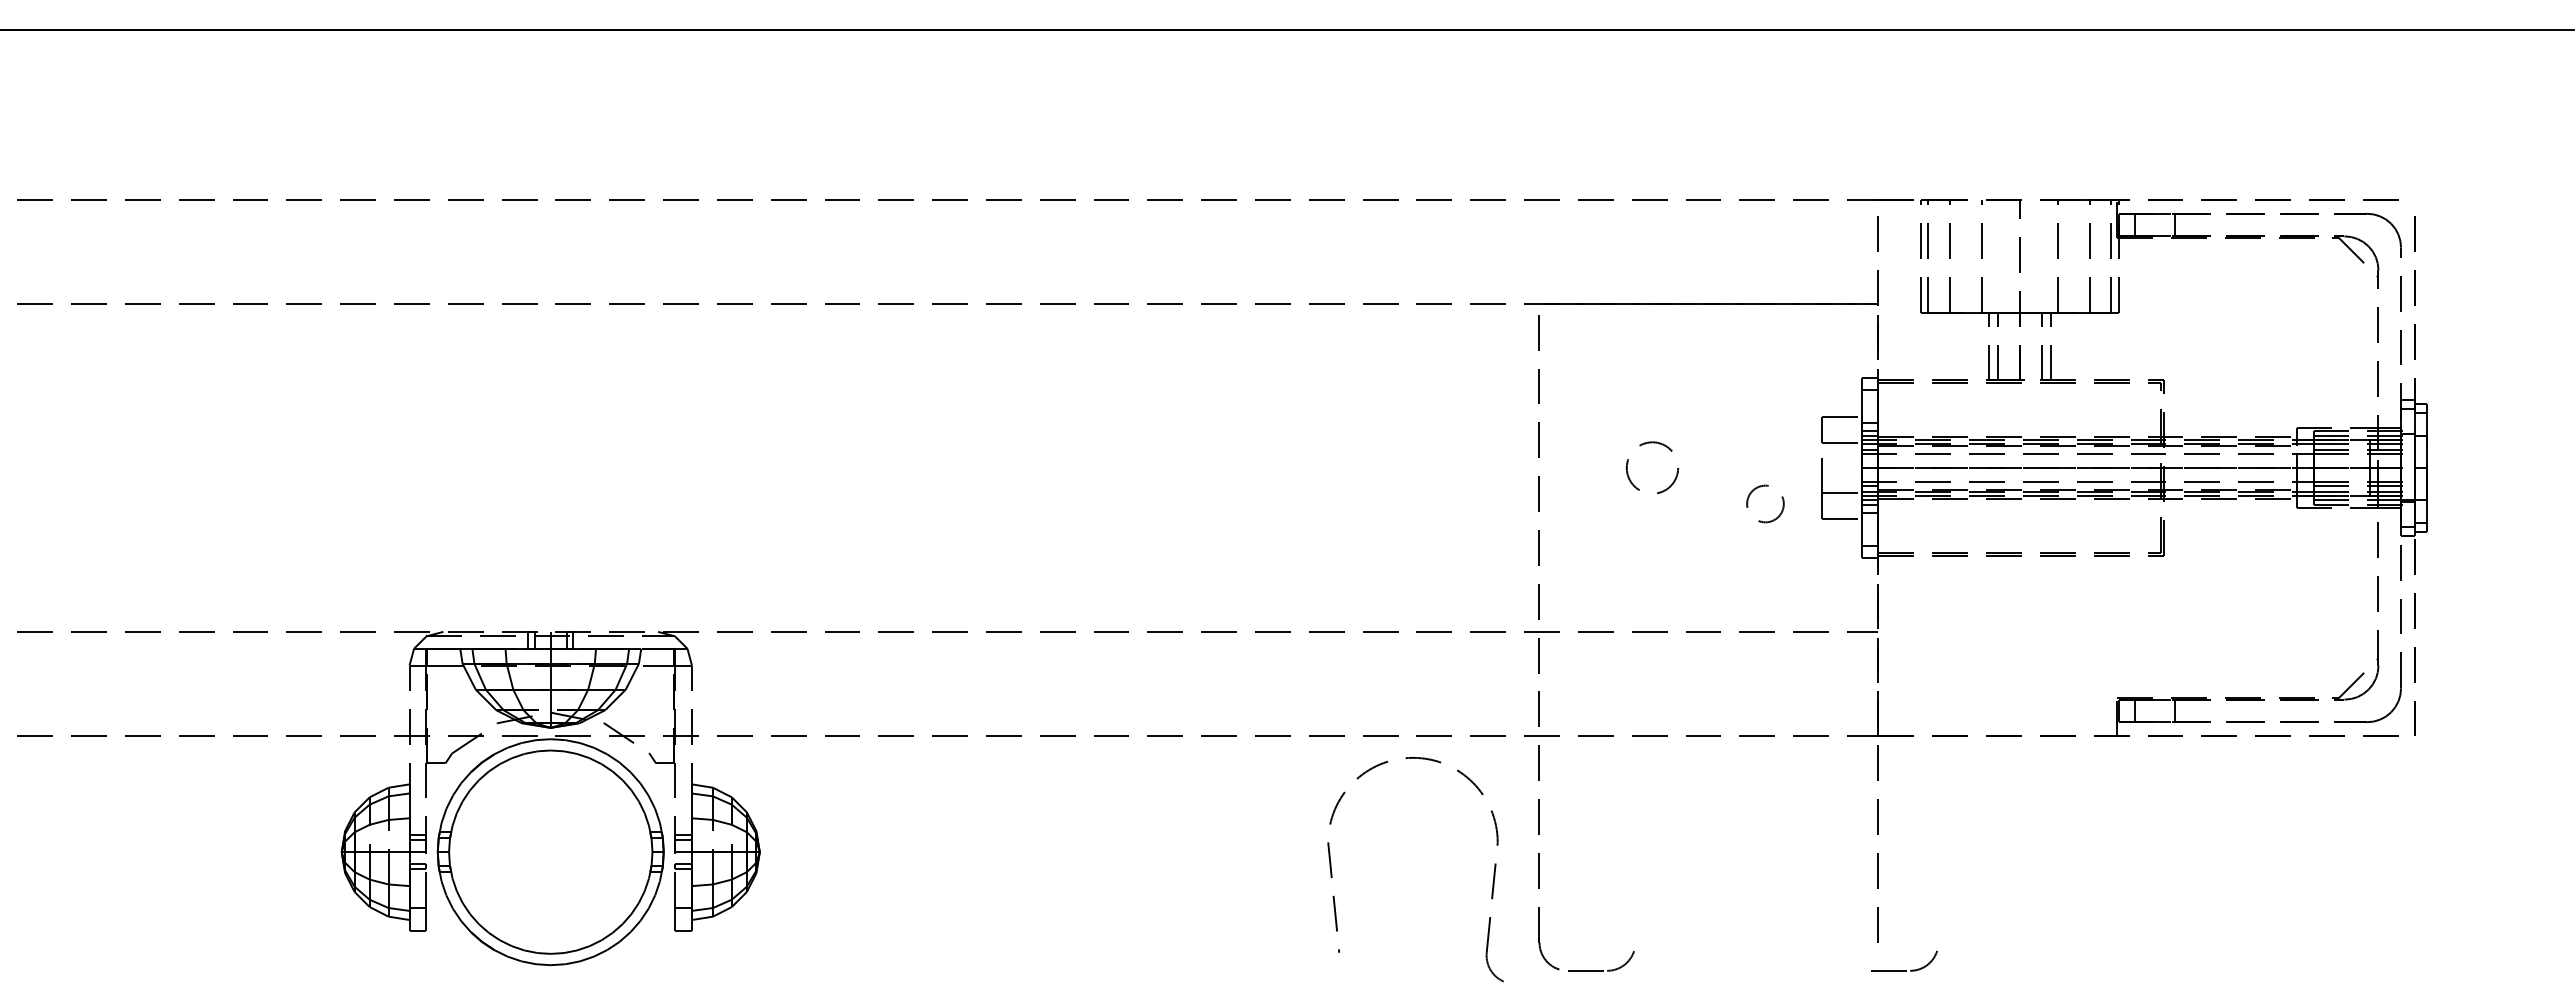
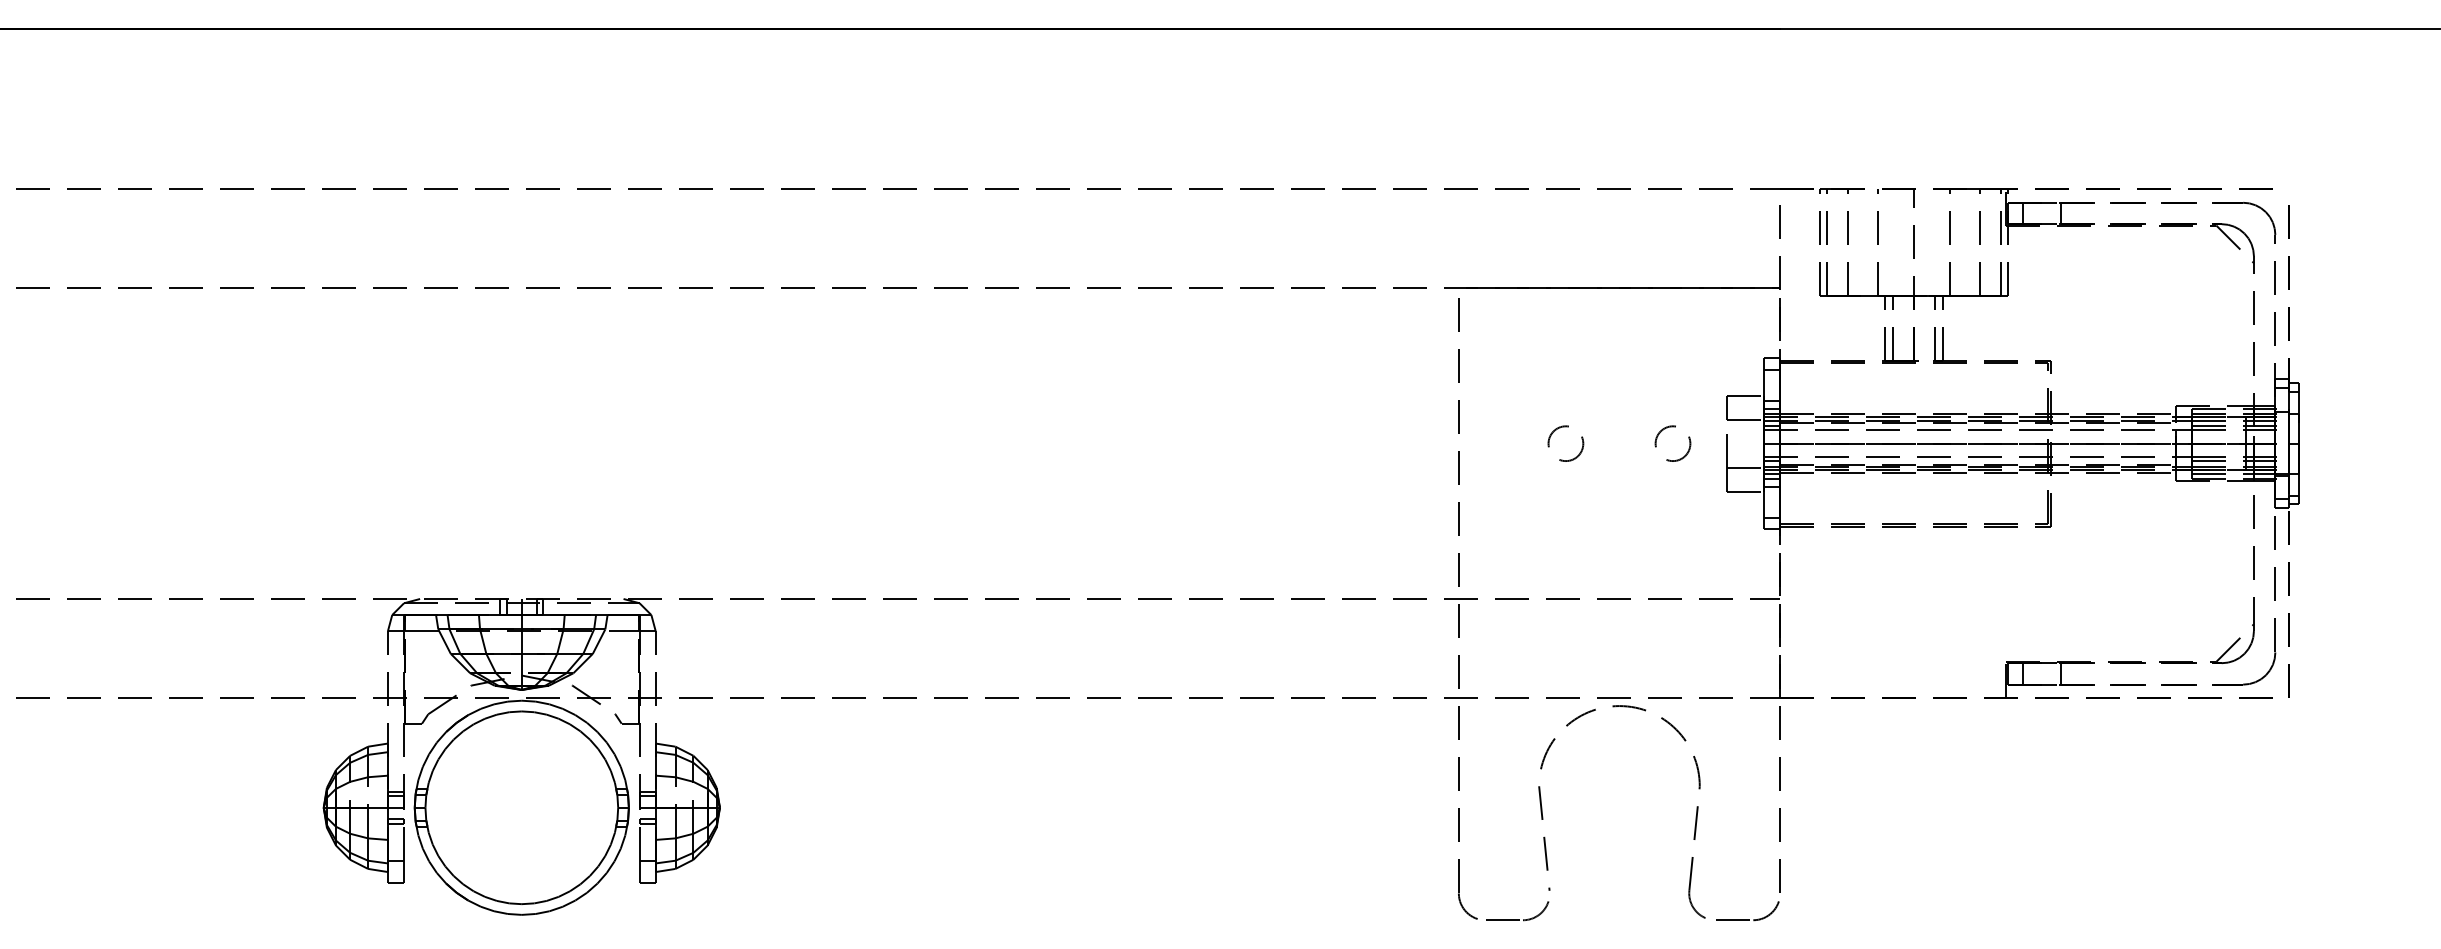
circle: (1652, 467) -> (1565, 443), size x0.71
circle: (1765, 503) -> (1673, 443), moved
part: (1493, 872) -> (1695, 814), moved
part: (1904, 970) -> (1747, 919), moved

